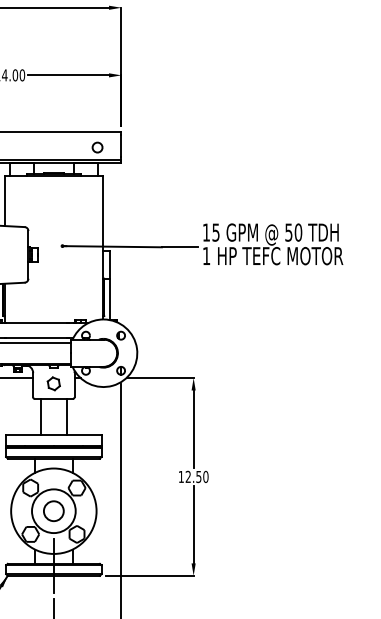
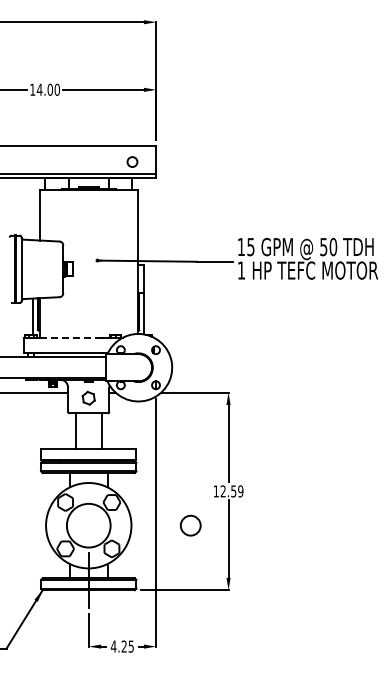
line: (36, 323) -> (71, 337), solid -> dashed
text: (205, 477) -> (240, 491), 12.50 -> 12.59
circle: (53, 511) -> (190, 525), moved

